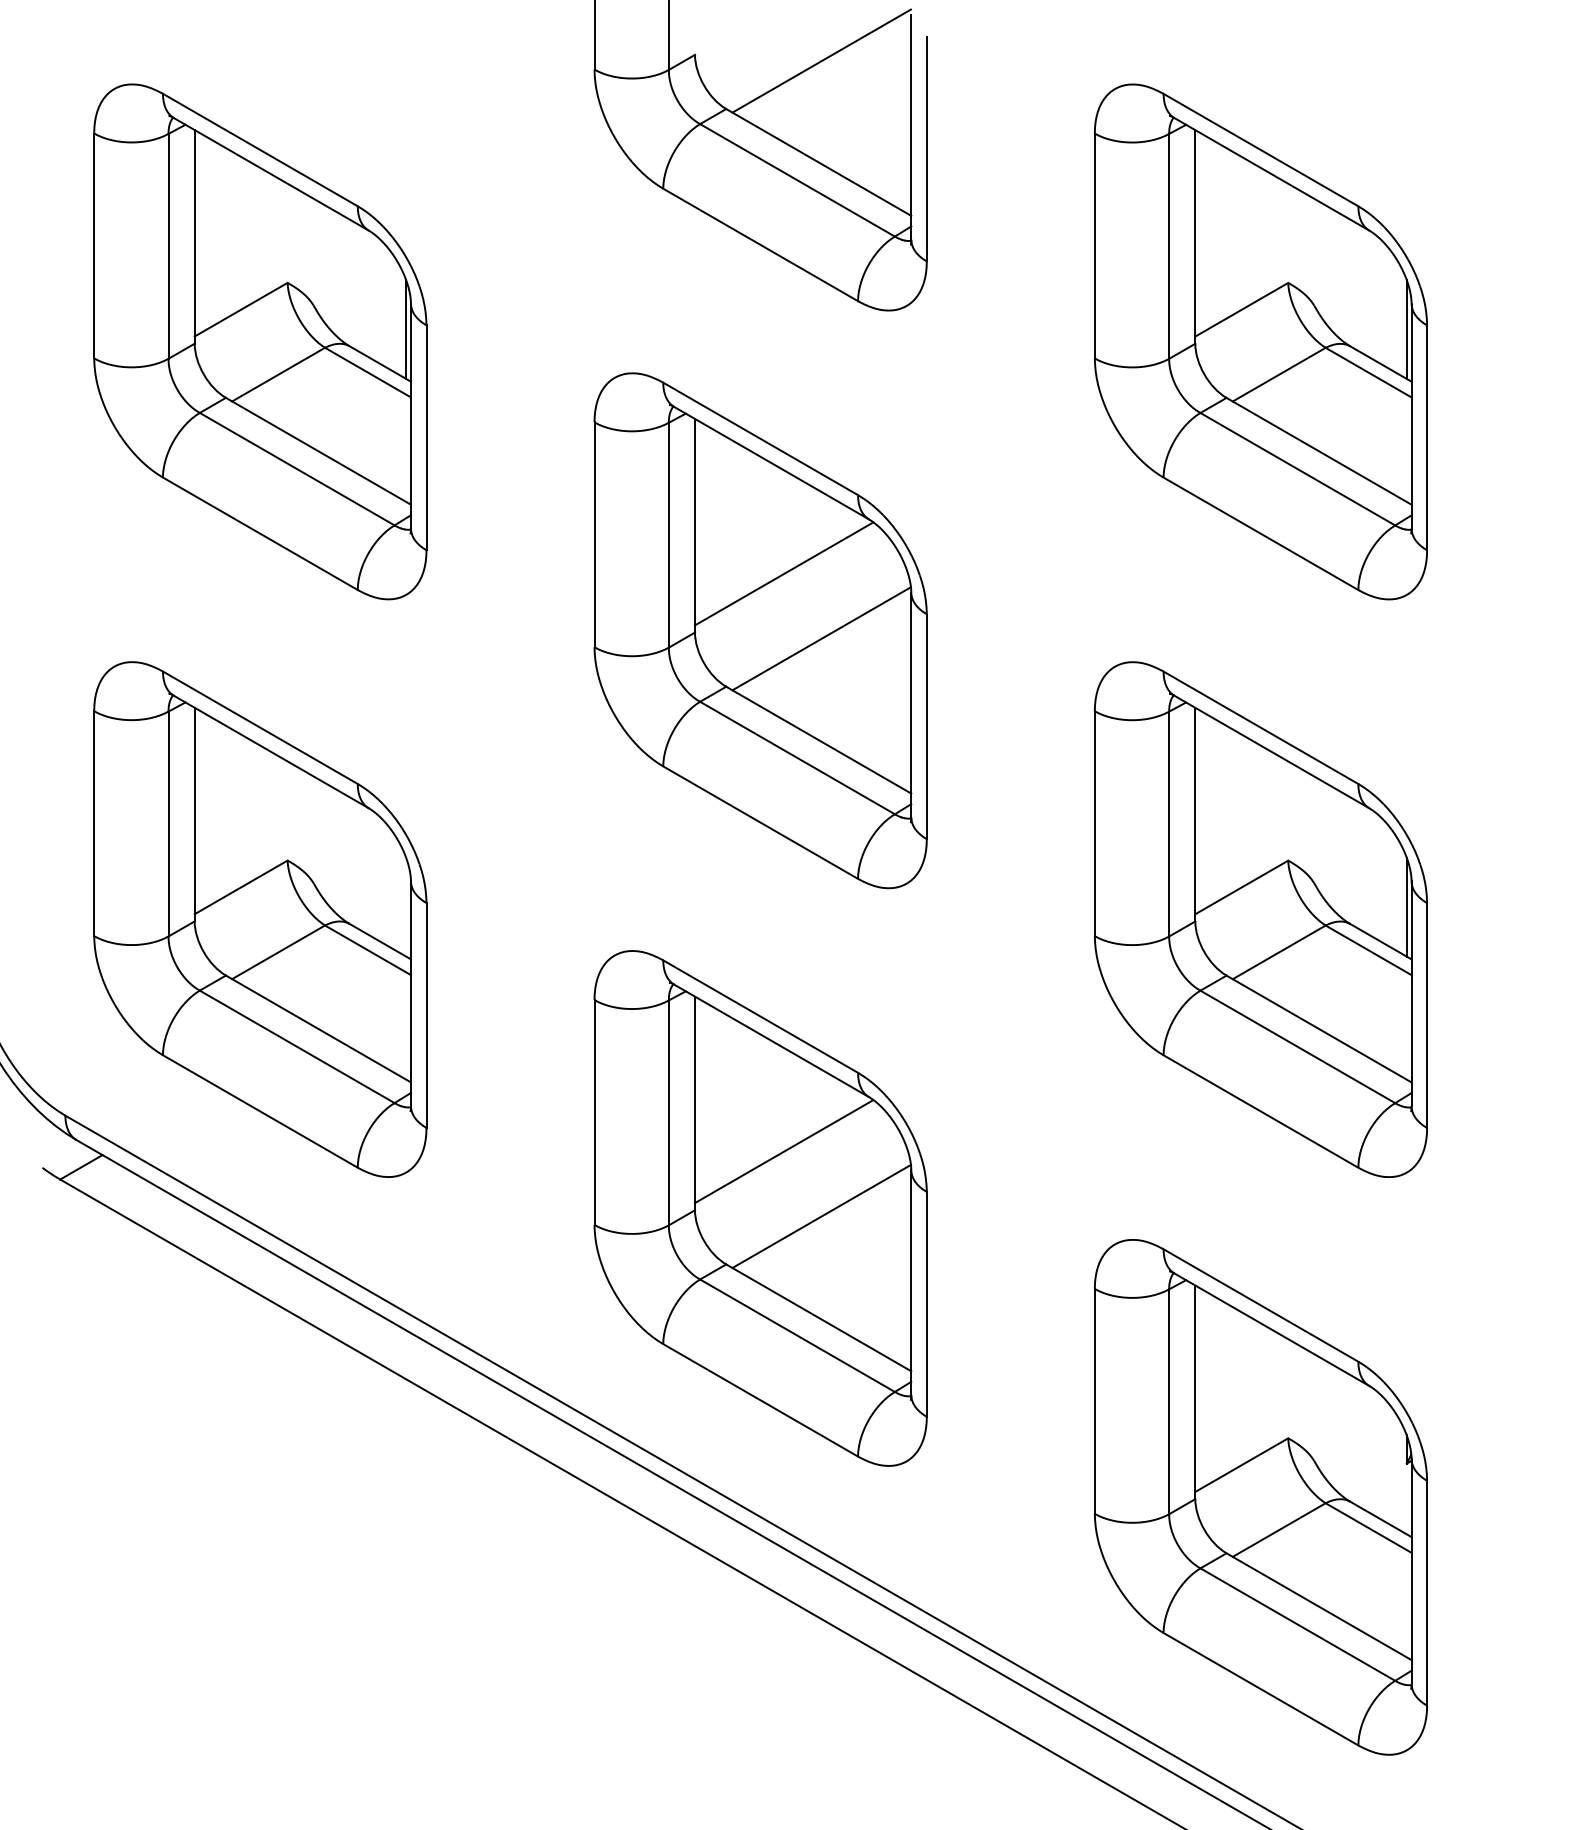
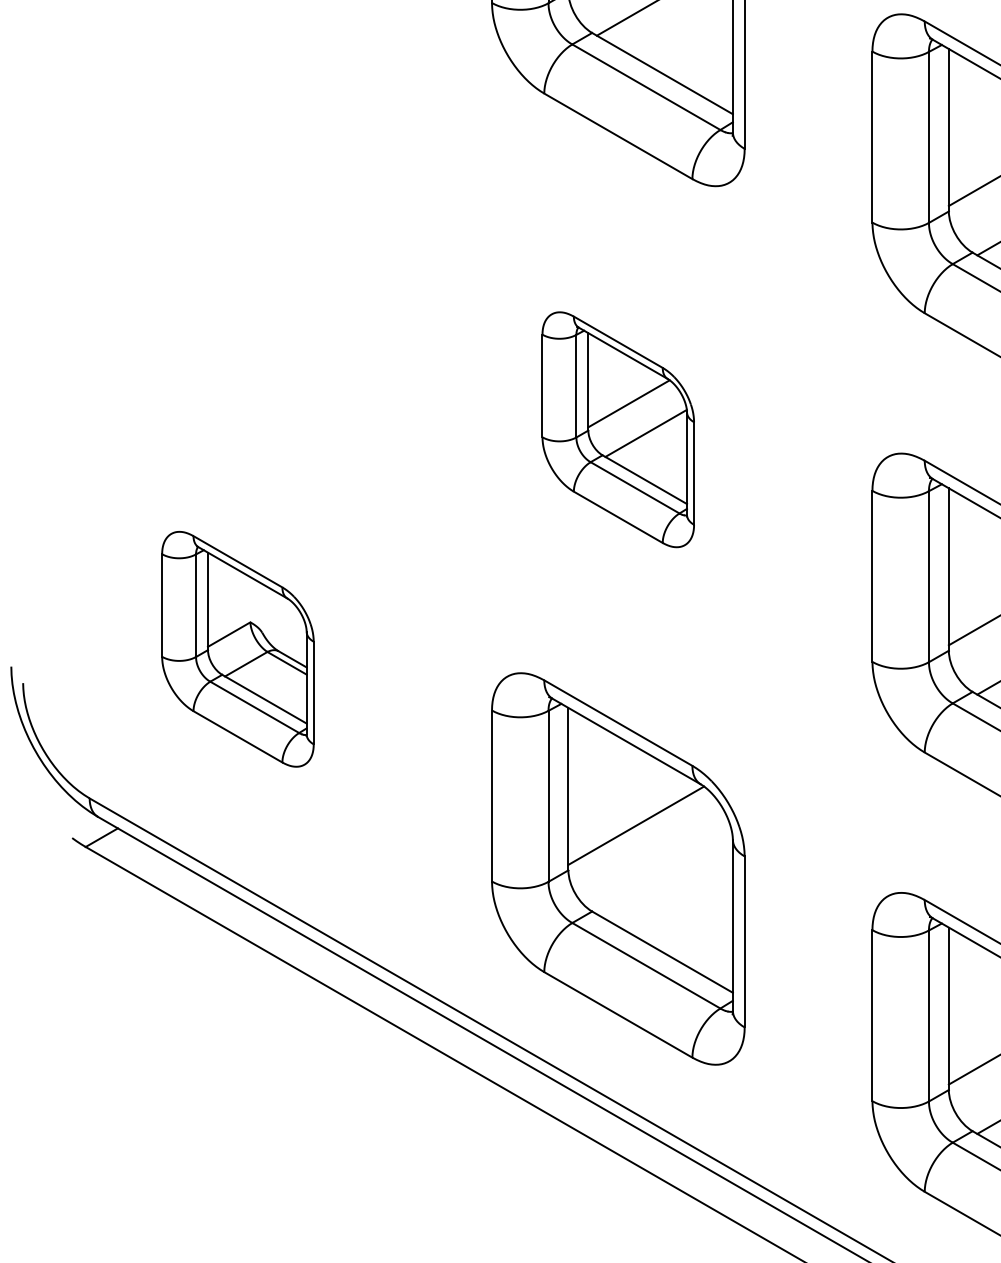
part: (260, 341) -> (238, 209), removed
part: (760, 630) -> (618, 429), size x0.6
part: (260, 919) -> (238, 649), size x0.6
line: (821, 1216) -> (664, 875), removed

